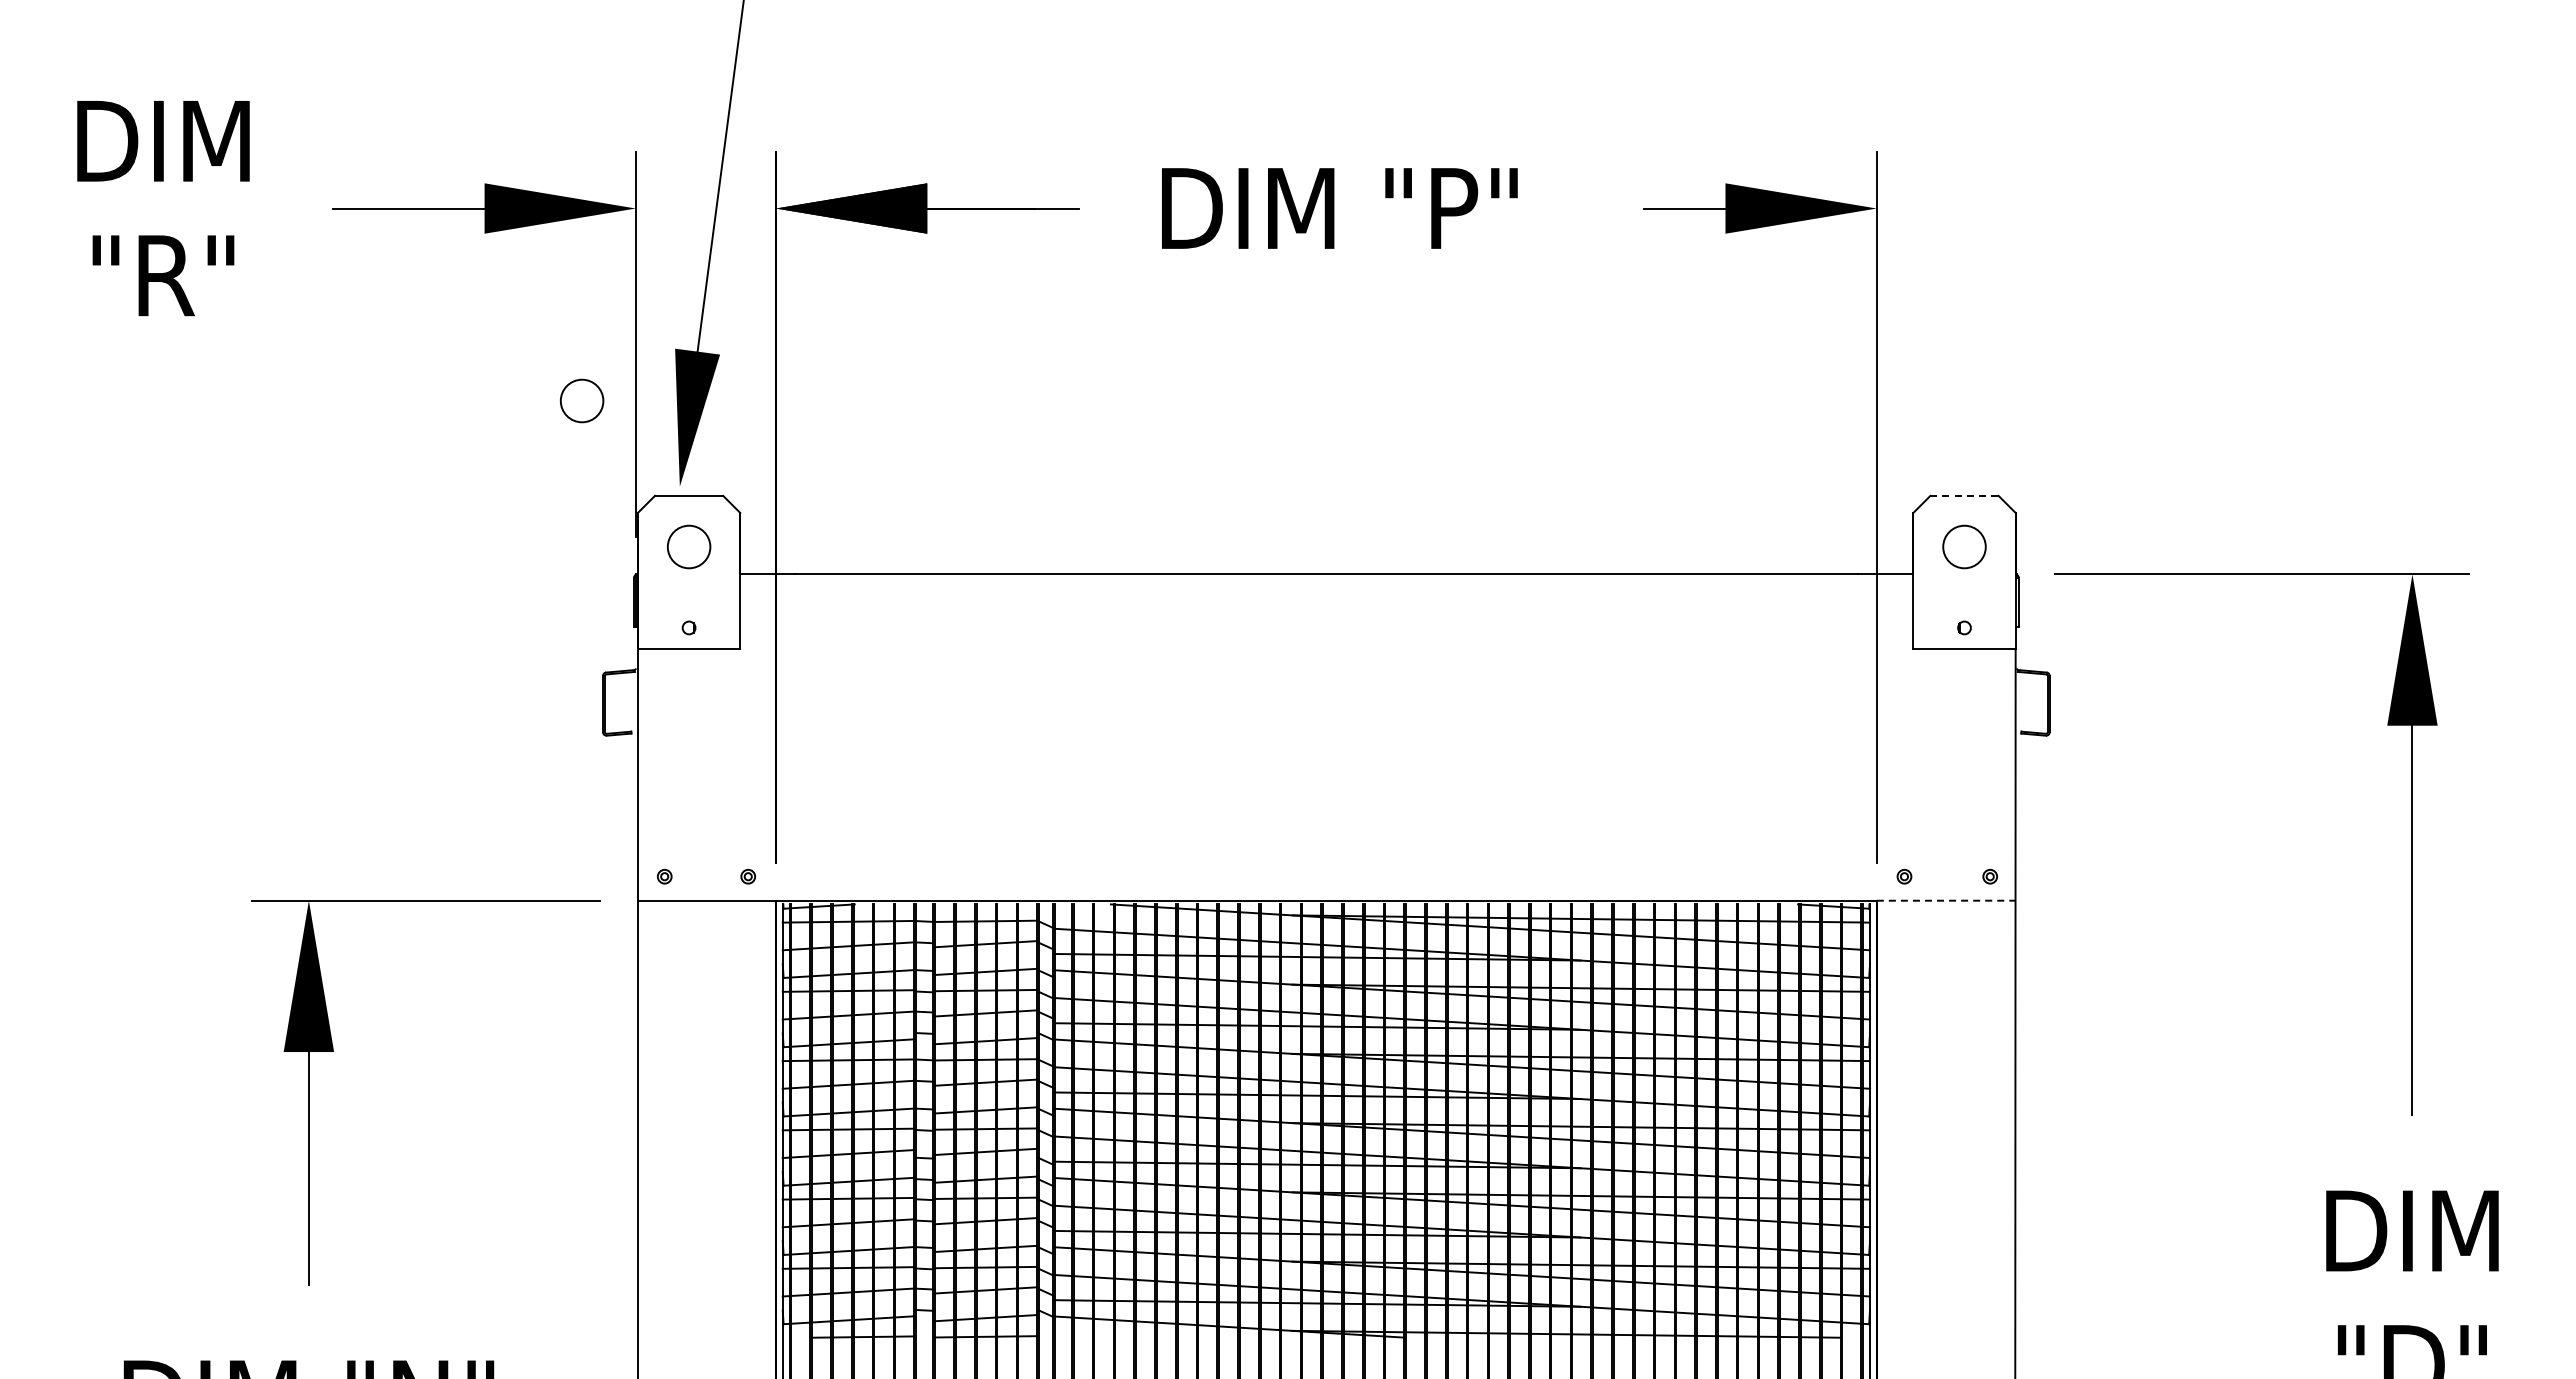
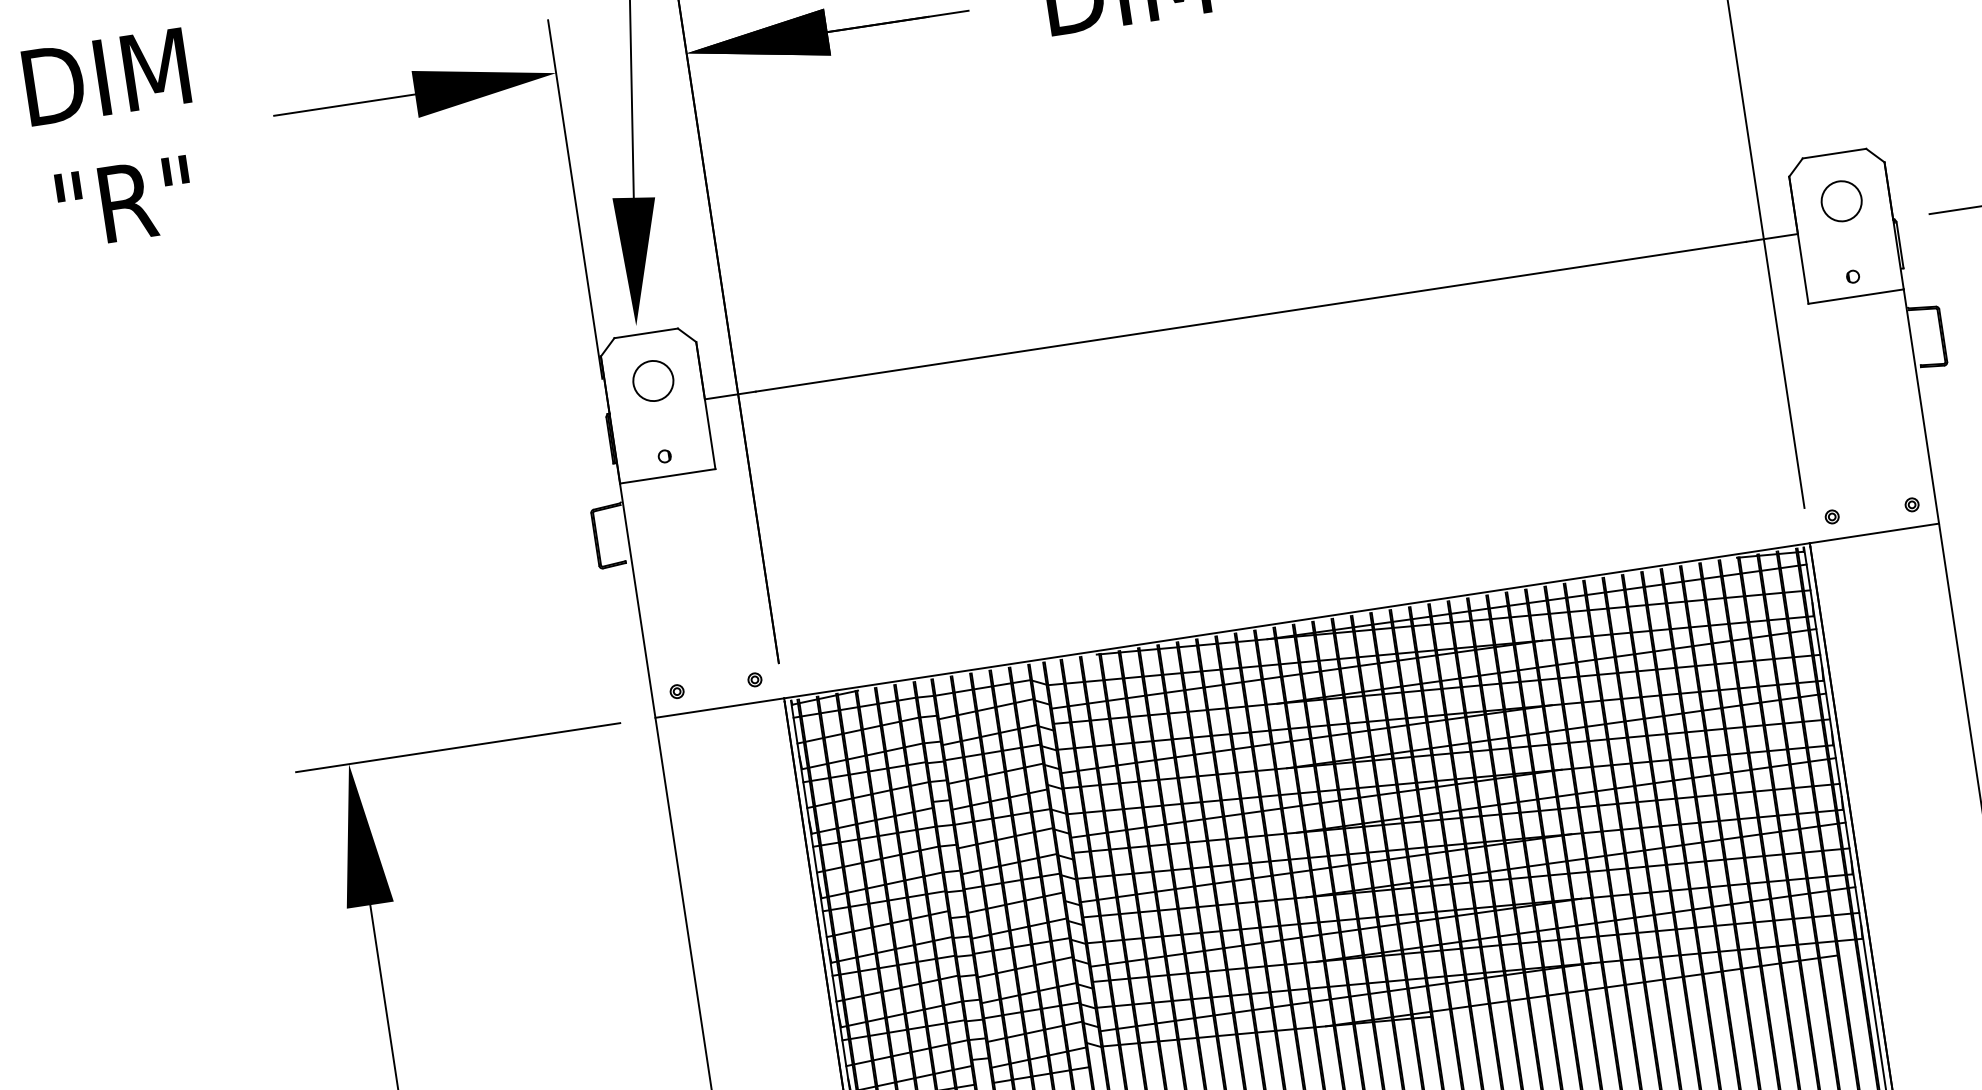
circle: (581, 400) -> (532, 259), removed
line: (1965, 495) -> (1835, 153), dashed -> solid
line: (1946, 900) -> (1874, 533), dashed -> solid

